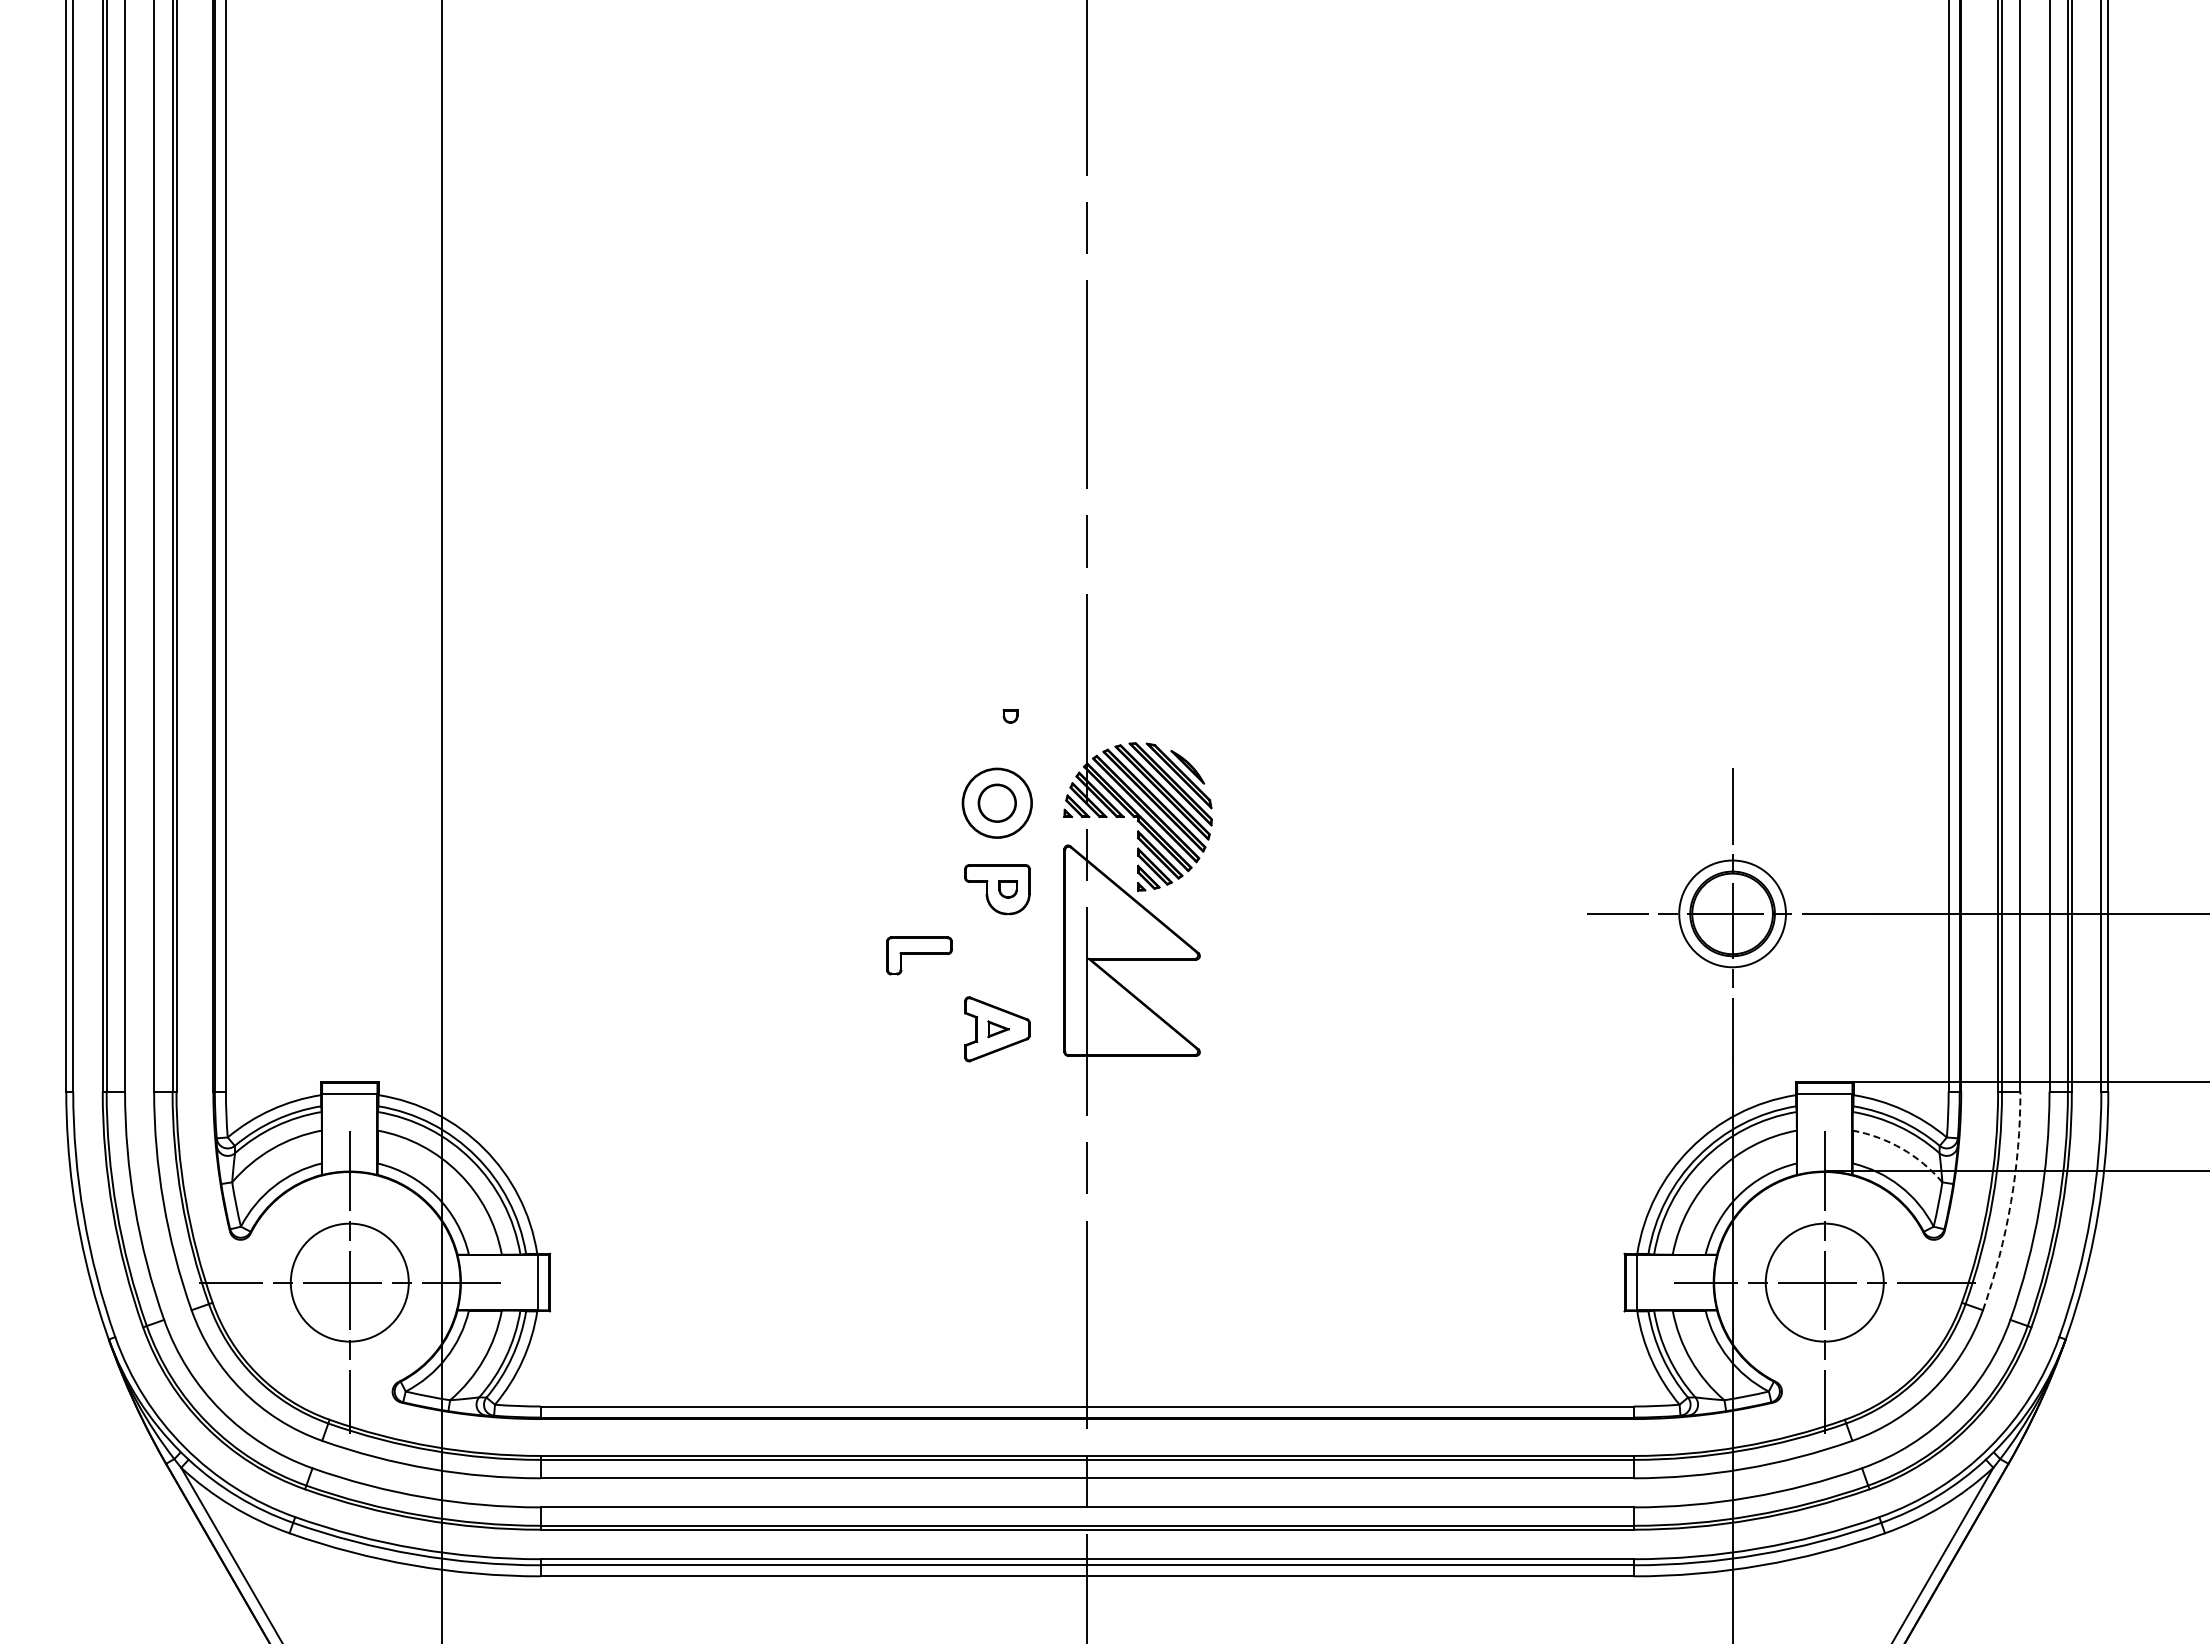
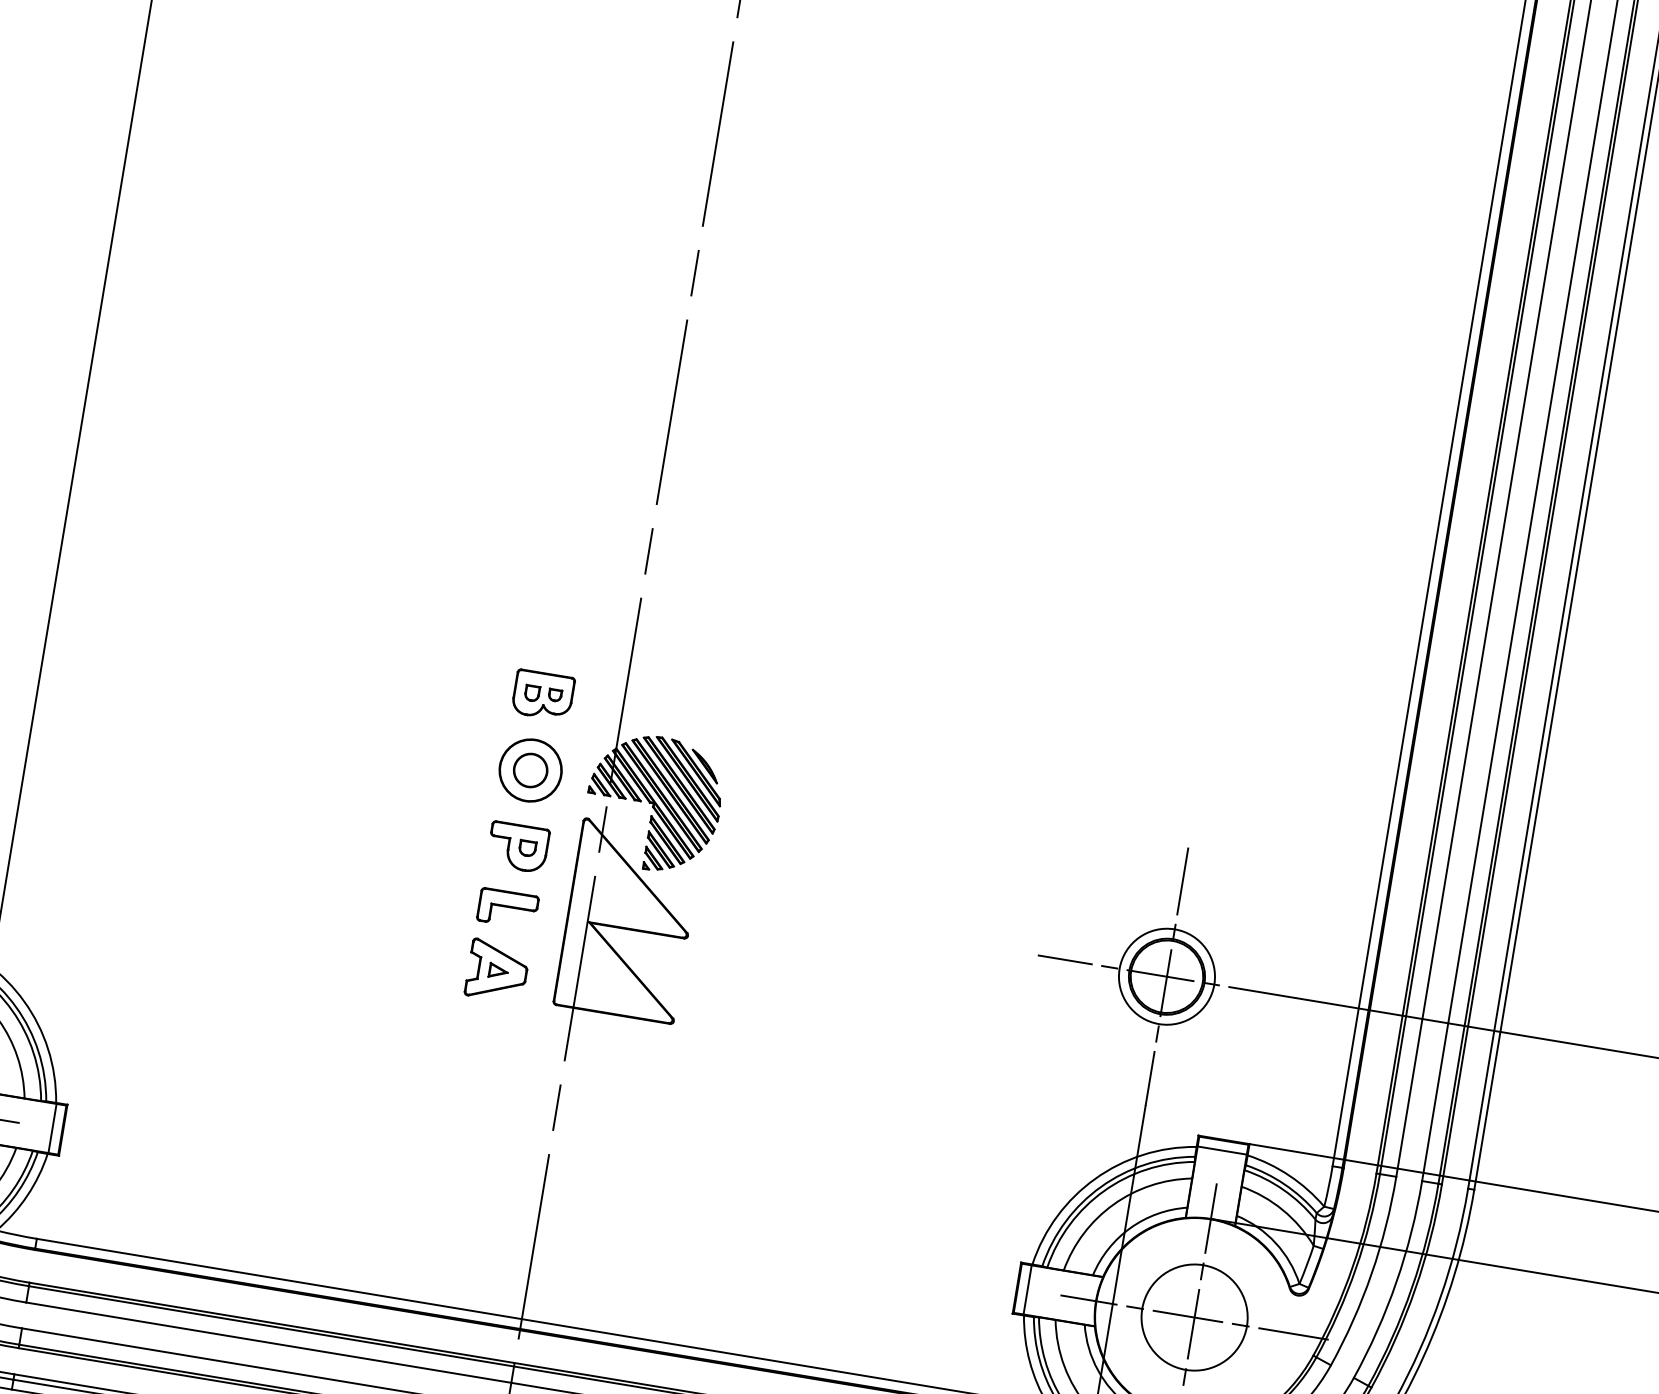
part: (997, 718) -> (543, 695), added
part: (919, 955) -> (508, 908), moved
arc: (1902, 1148) -> (1283, 1209), dashed -> solid
arc: (2010, 1202) -> (1371, 1273), dashed -> solid

